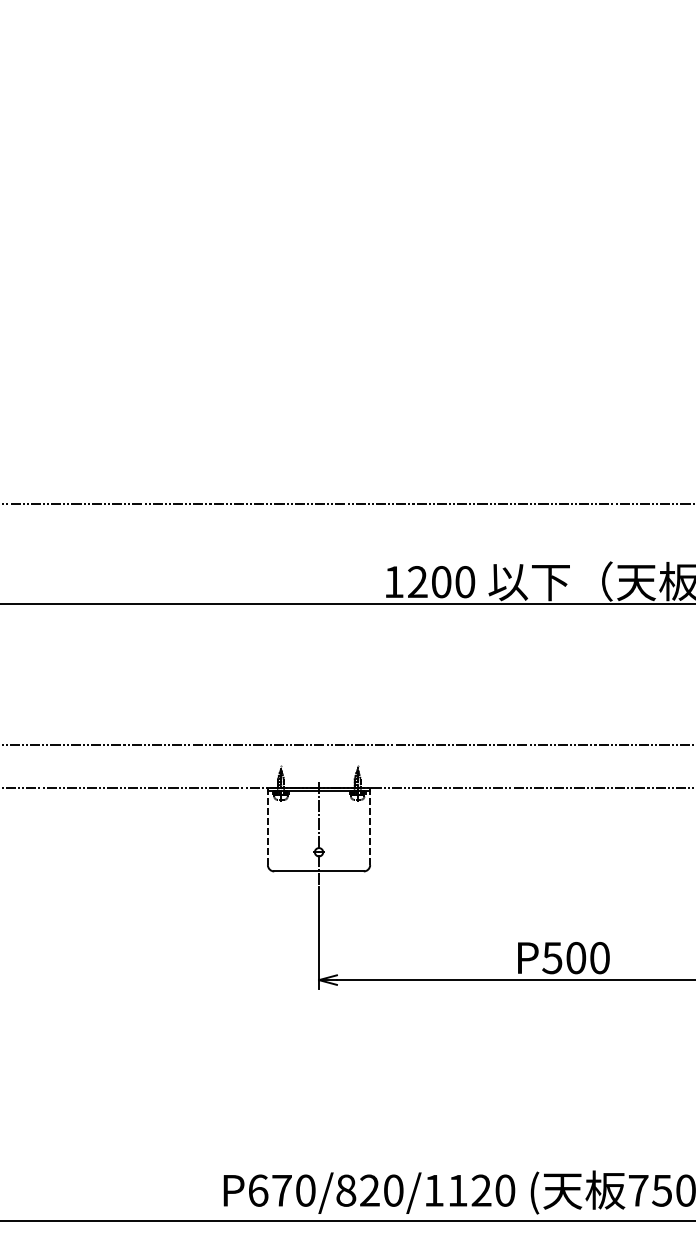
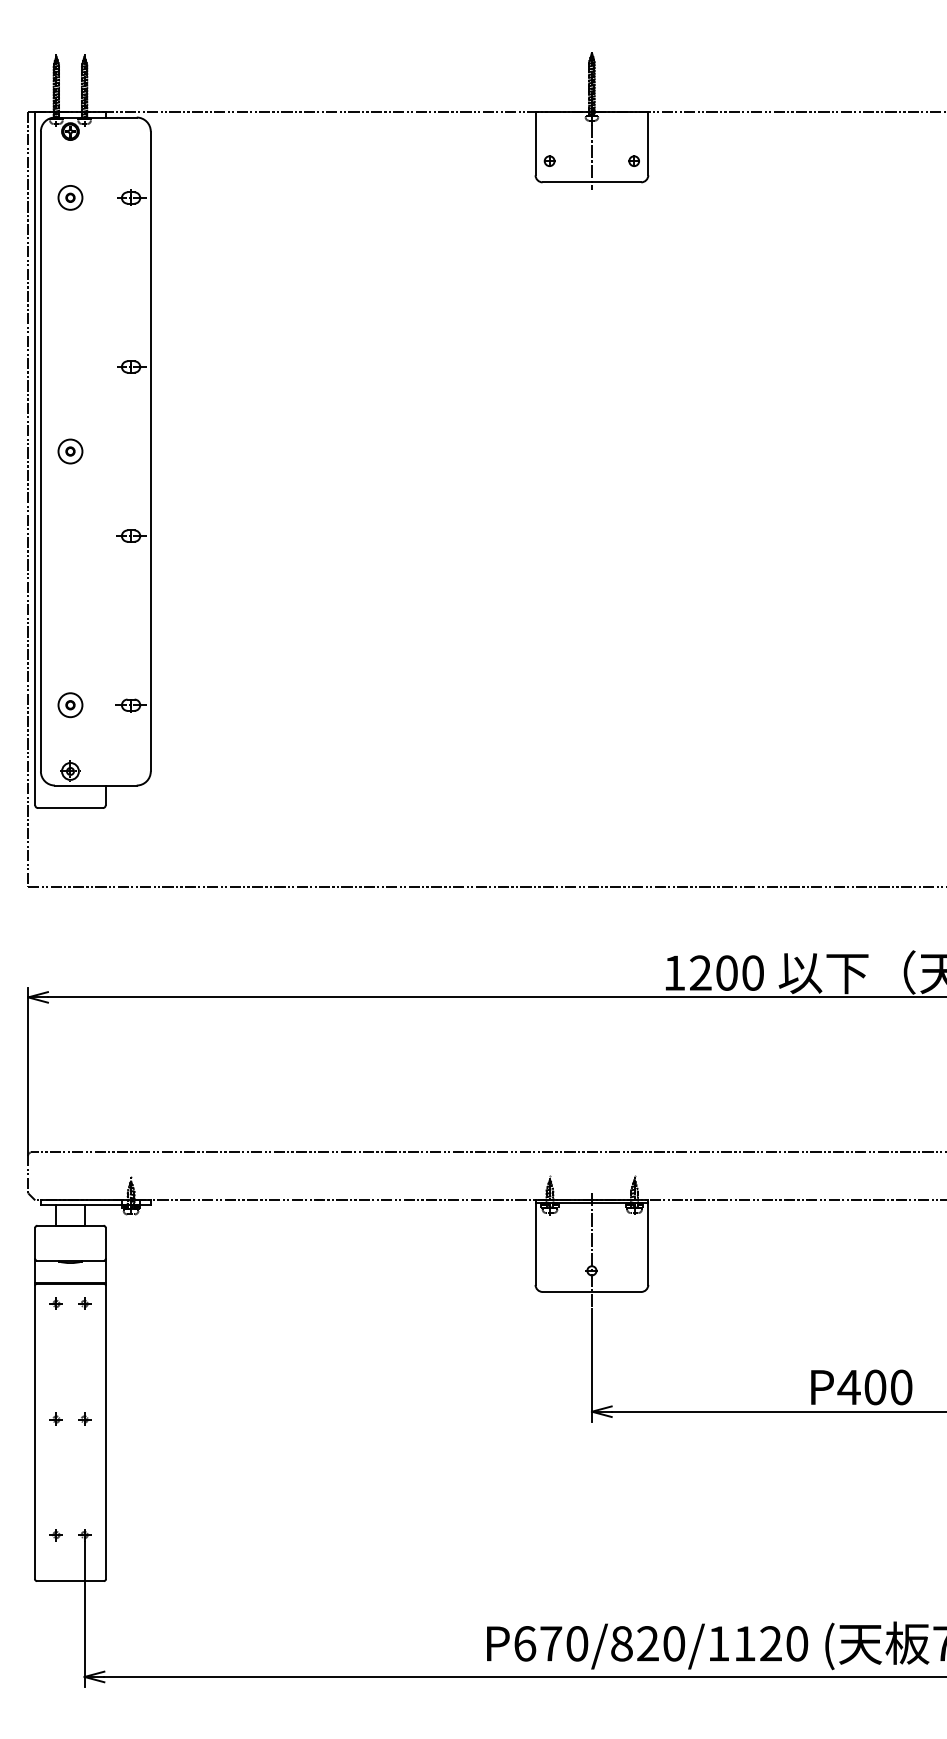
line: (267, 827) -> (535, 1243), dashed -> solid
line: (370, 827) -> (648, 1243), dashed -> solid
text: (551, 958) -> (848, 1387), P500 -> P400

